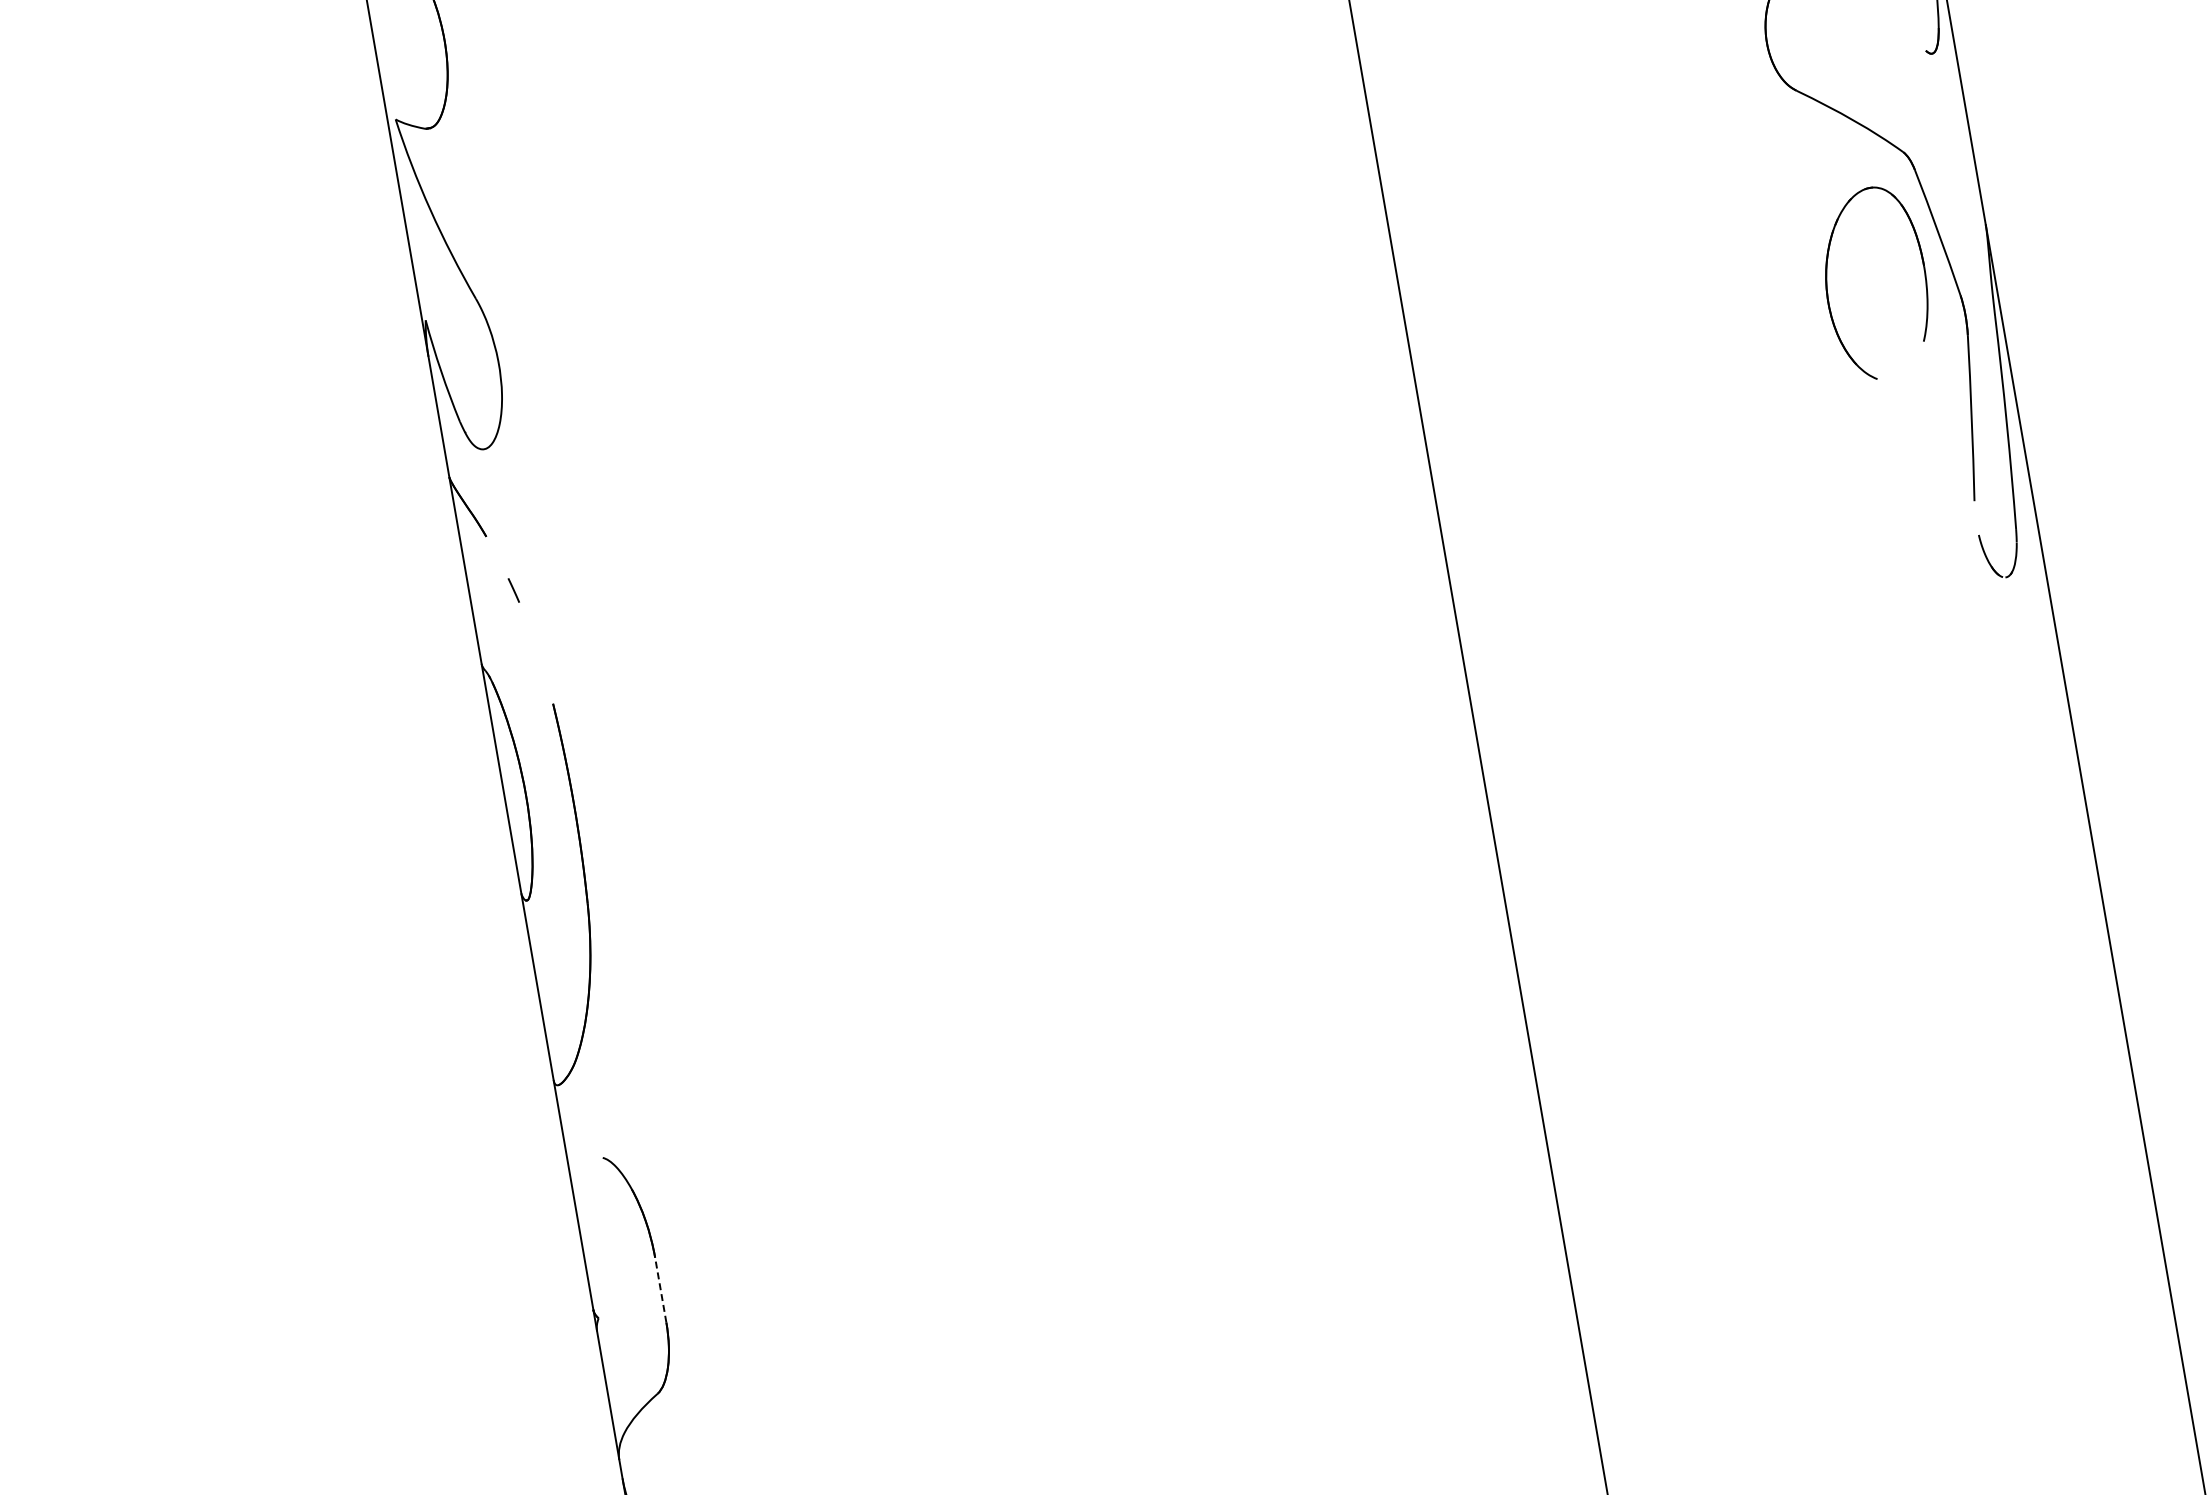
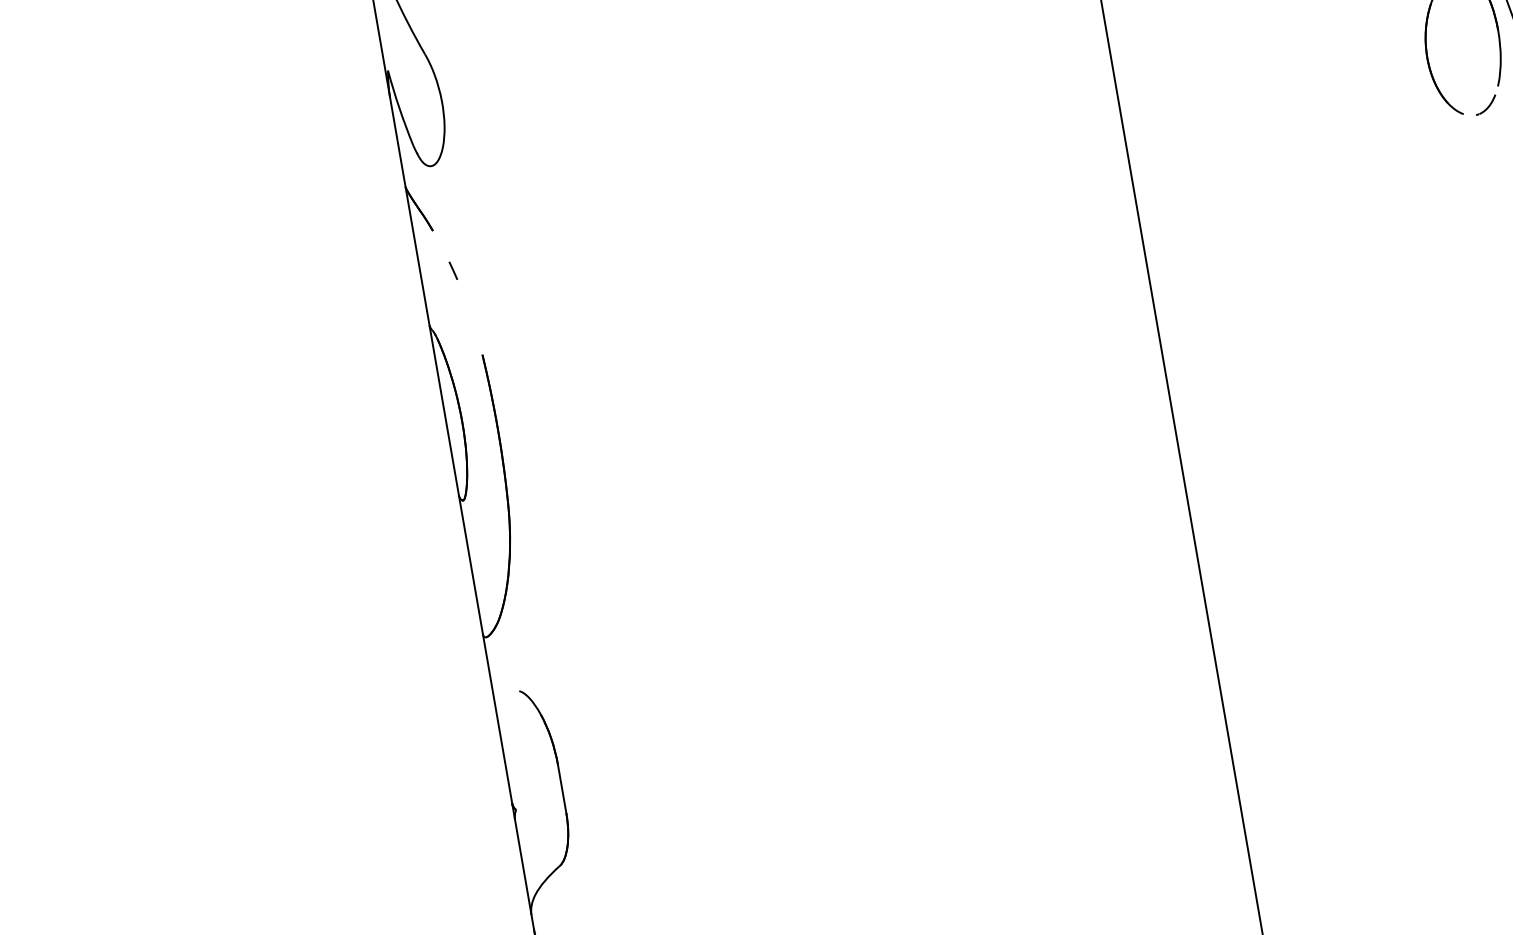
part: (1907, 366) -> (1485, 104), added
line: (660, 1290) -> (561, 789), dashed -> solid

